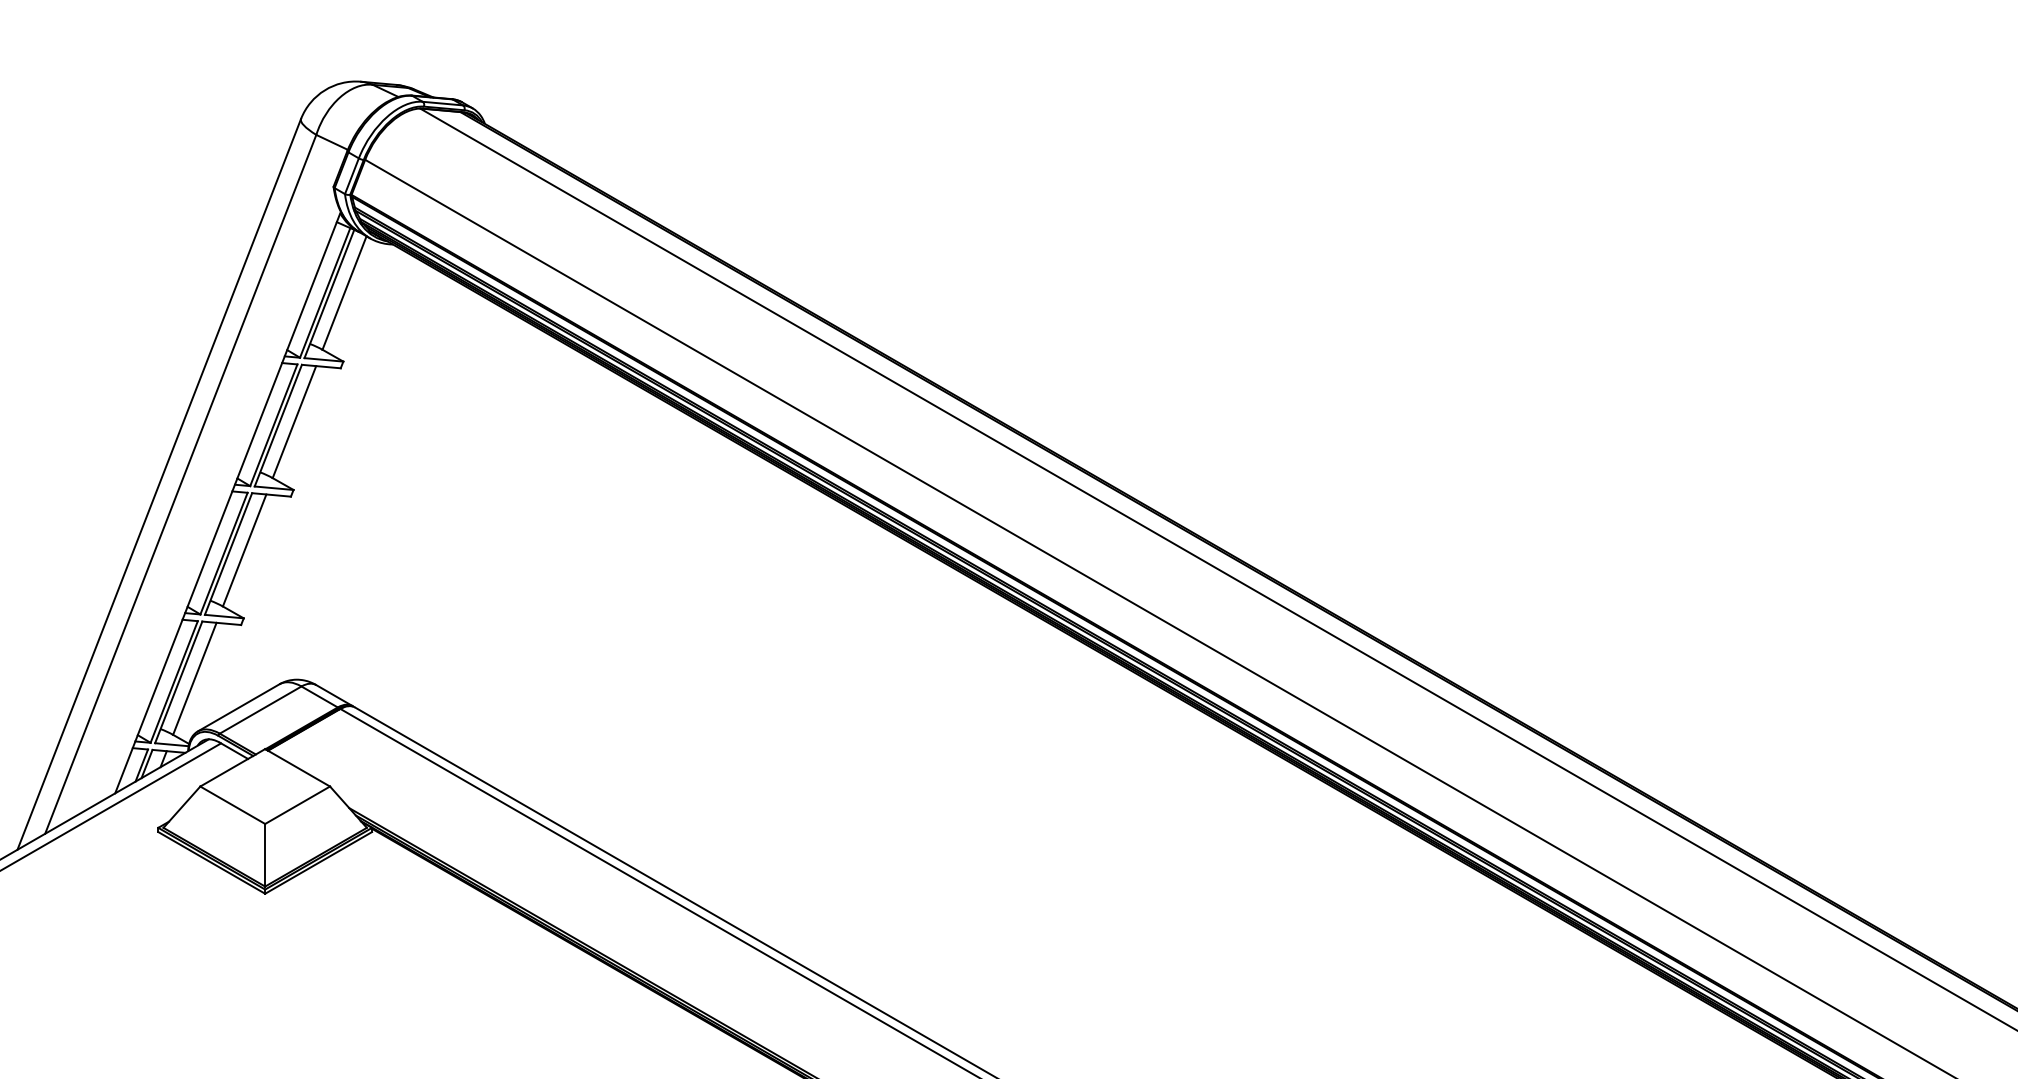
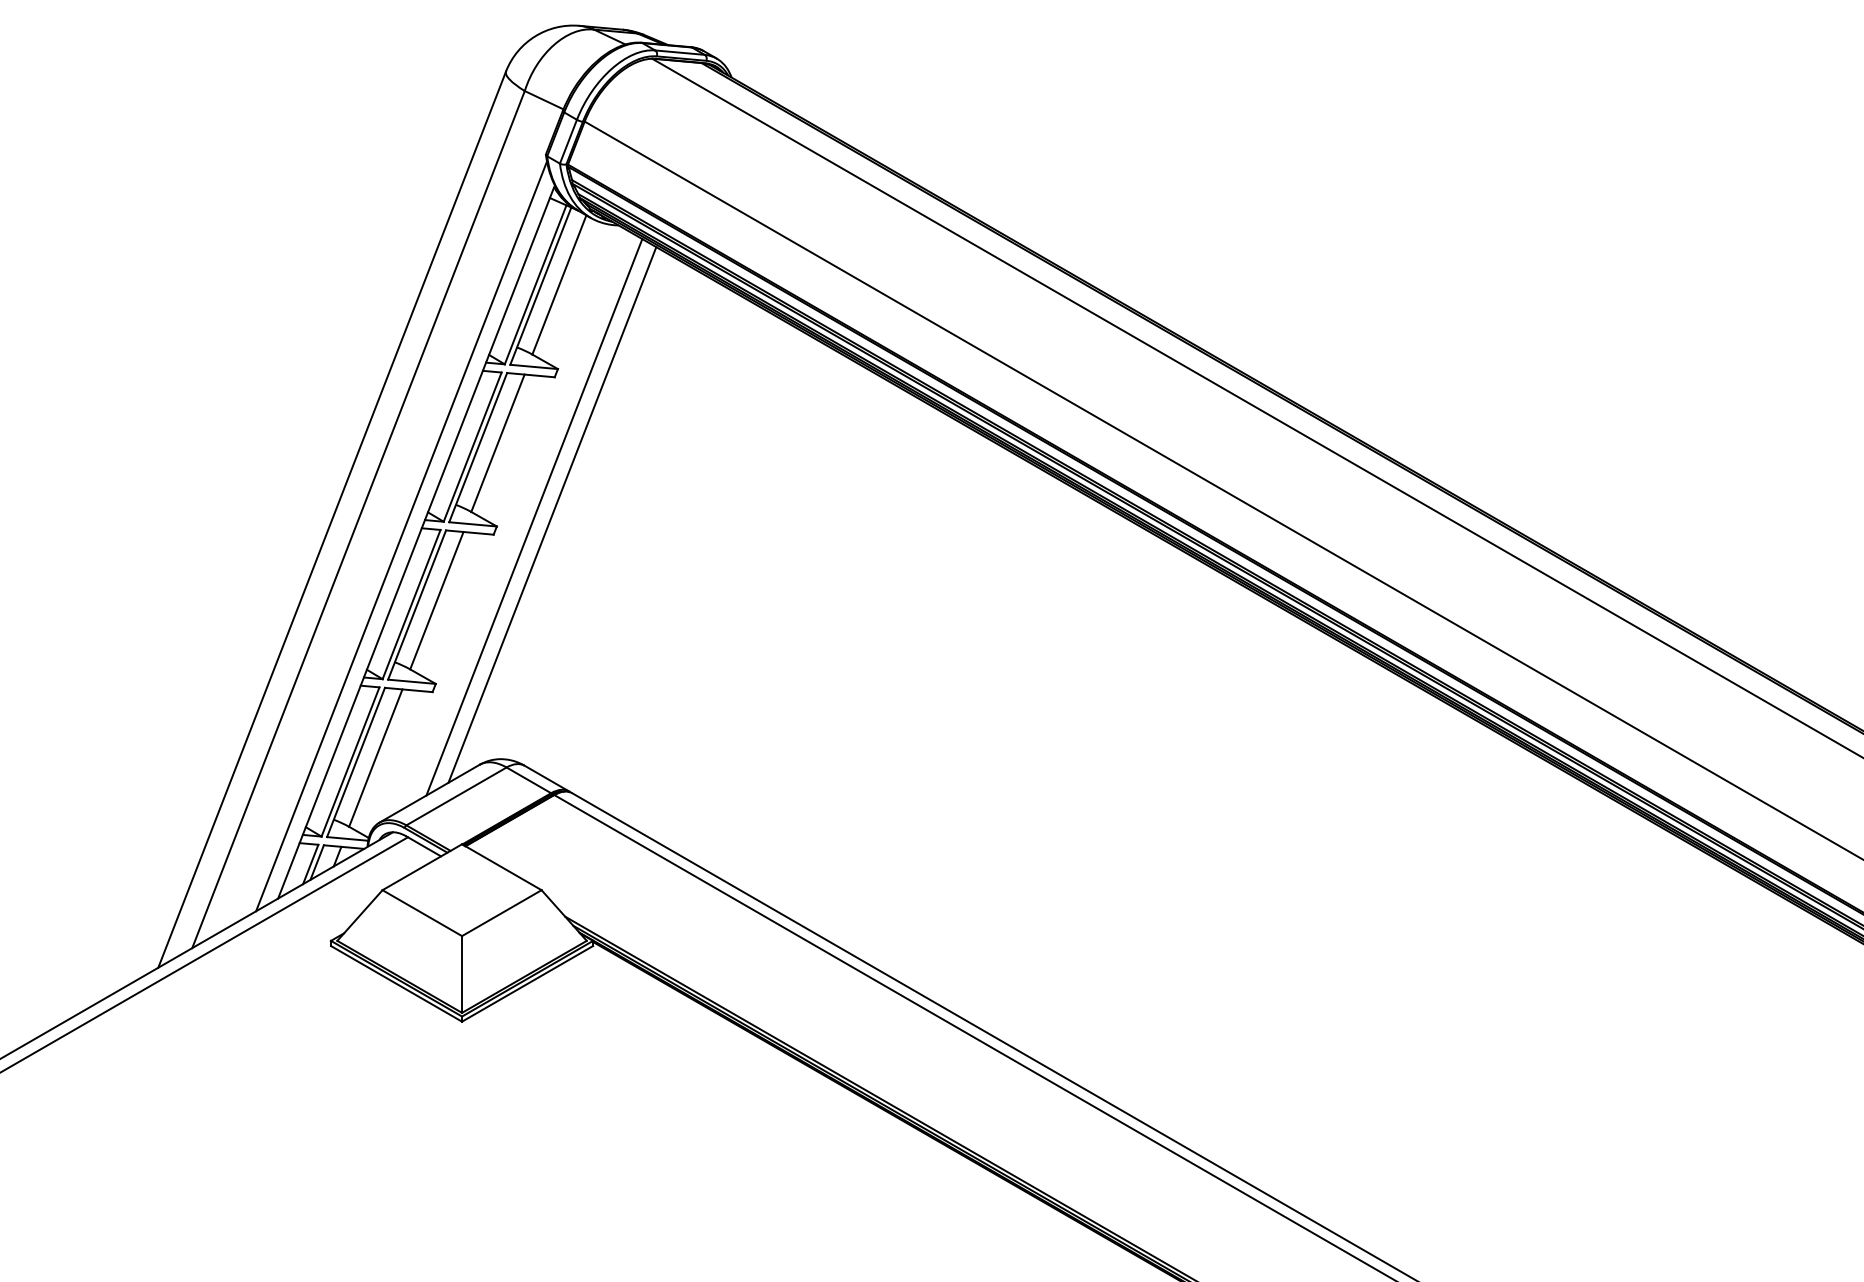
line: (338, 480) -> (551, 514), added
line: (324, 482) -> (534, 517), added
line: (215, 497) -> (401, 535), added

